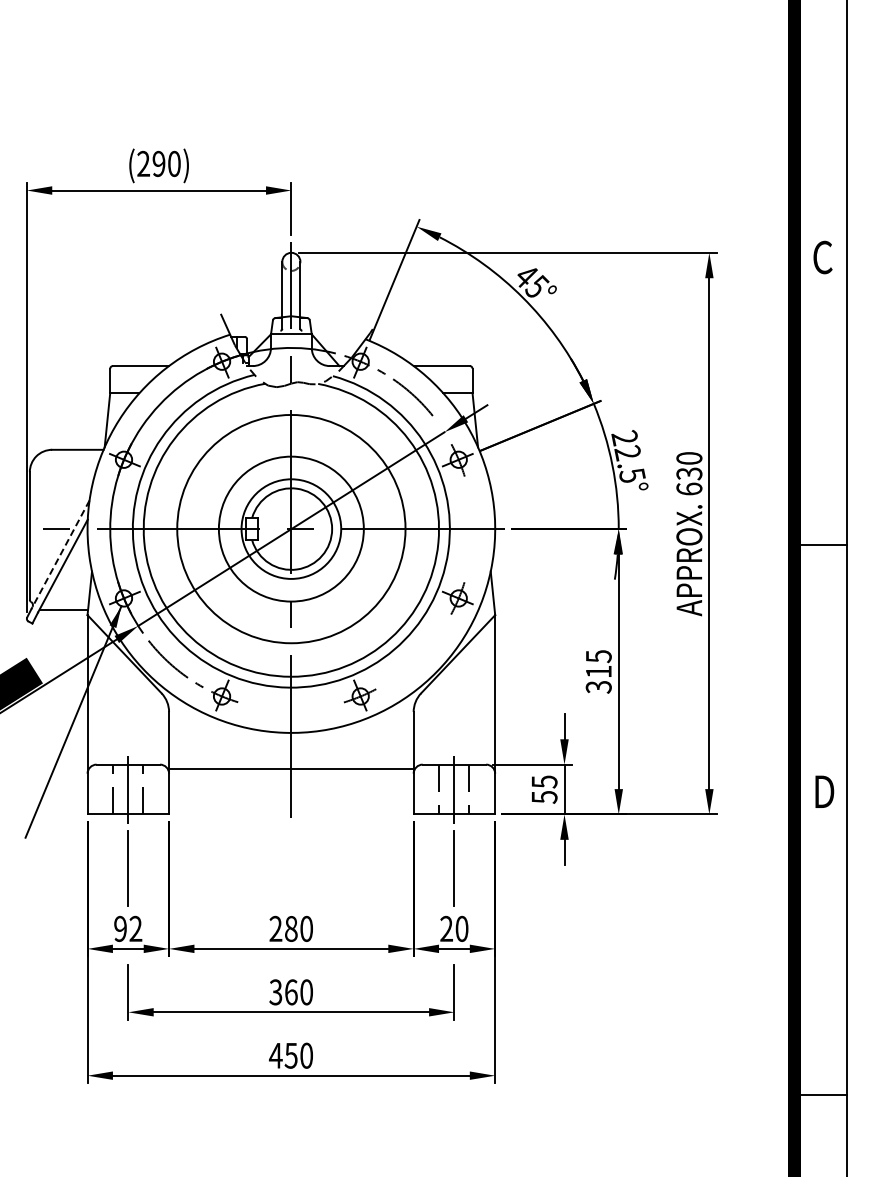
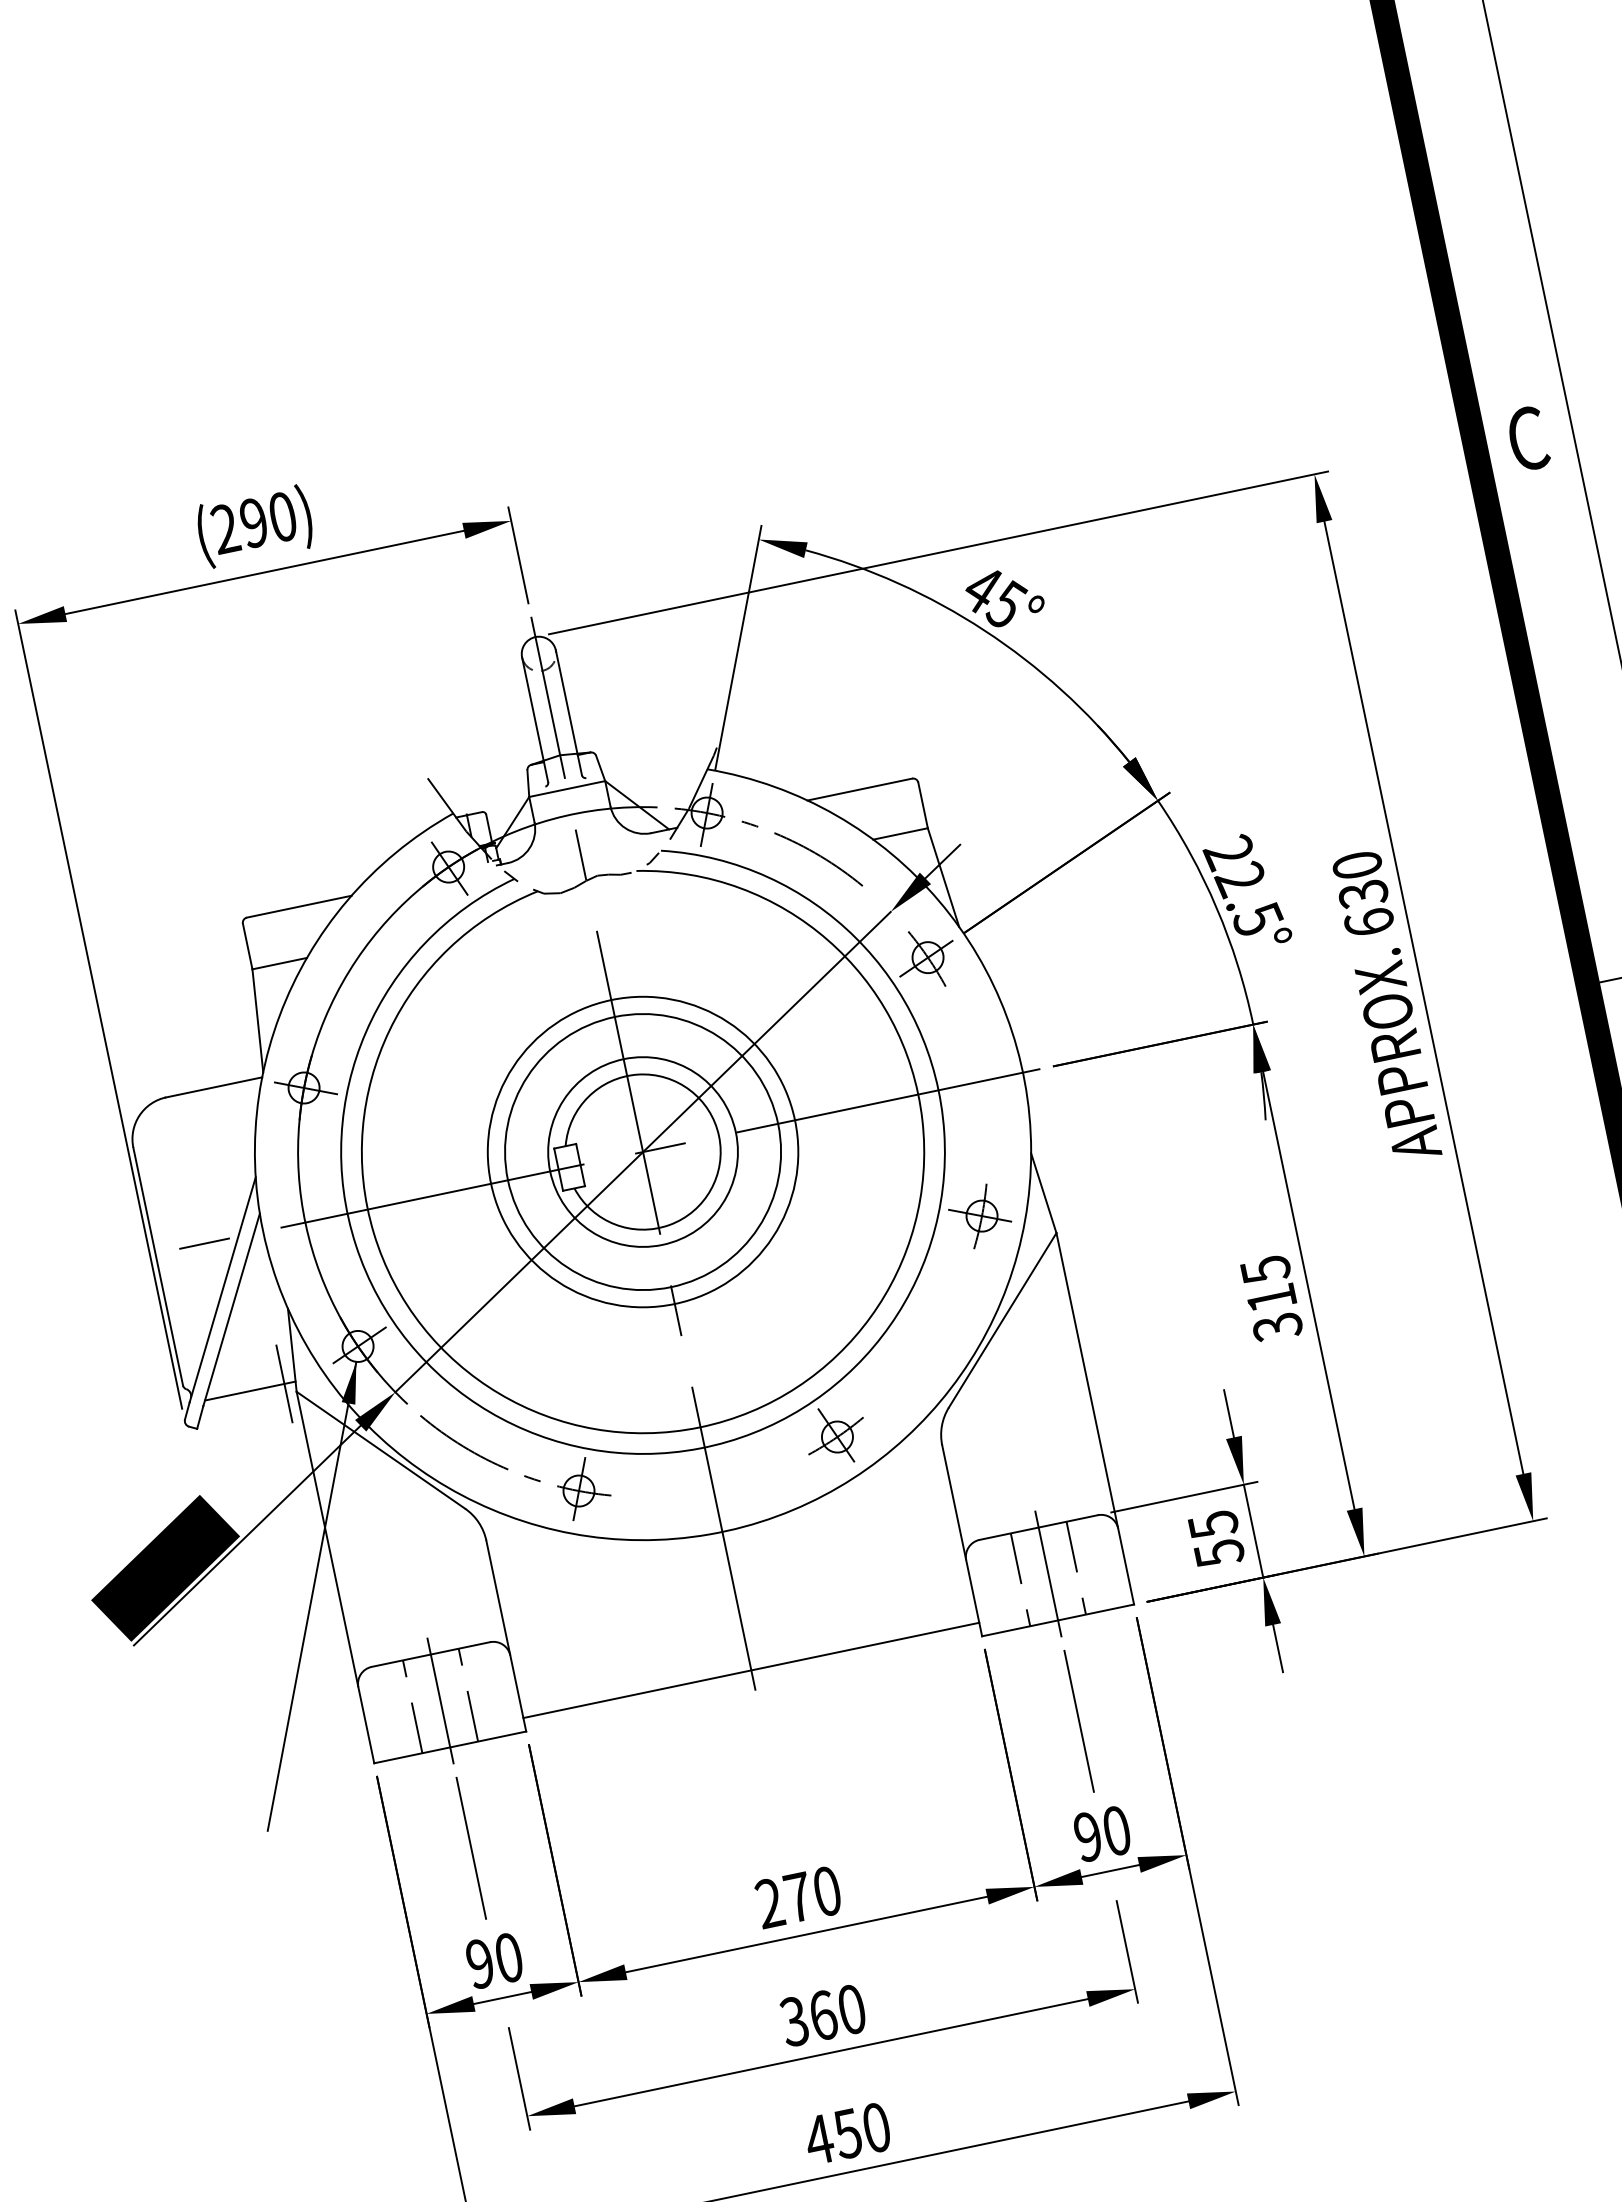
circle: (290, 528) -> (641, 1151), size x0.71
line: (60, 554) -> (222, 1289), dashed -> solid
line: (82, 609) -> (285, 1383), added
line: (291, 769) -> (751, 1670), moved
text: (135, 928) -> (508, 1957), 92 -> 90
text: (291, 928) -> (798, 1896), 280 -> 270
text: (446, 929) -> (1088, 1837), 20 -> 90

